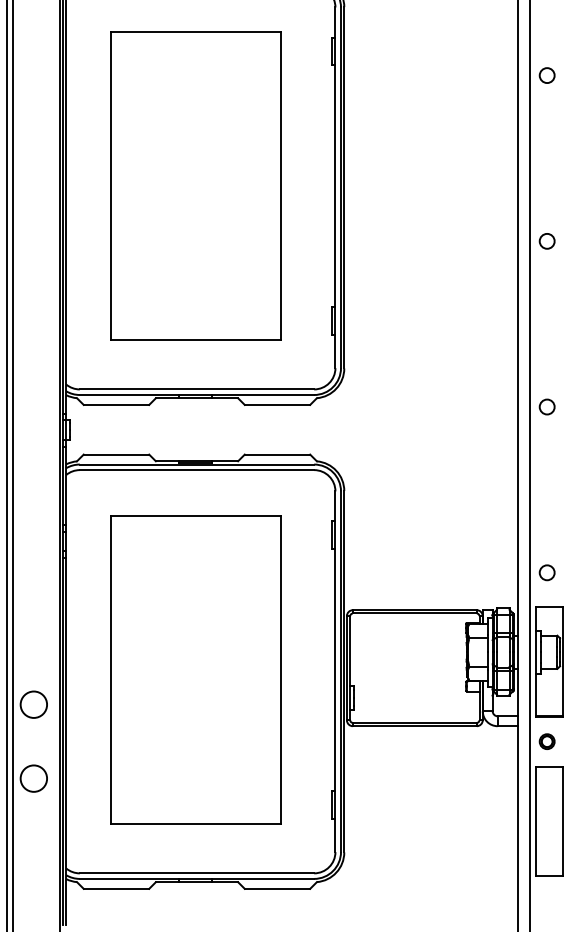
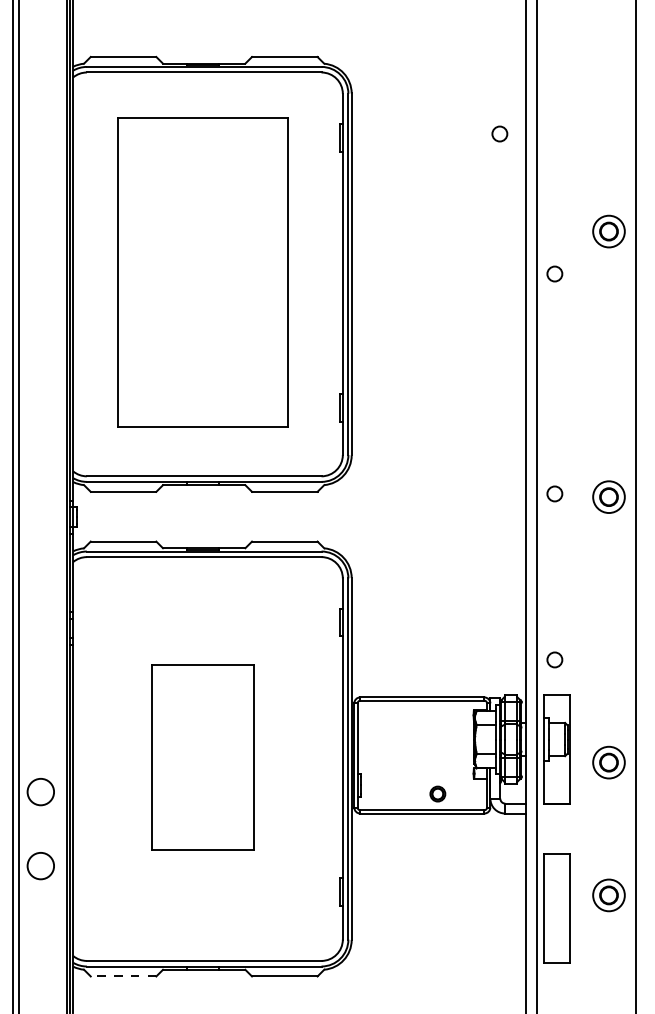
circle: (546, 75) -> (499, 133), moved
circle: (546, 240) -> (554, 273), moved
part: (195, 670) -> (202, 757), size x0.6
part: (546, 741) -> (437, 793), moved
line: (116, 888) -> (123, 976), solid -> dashed

